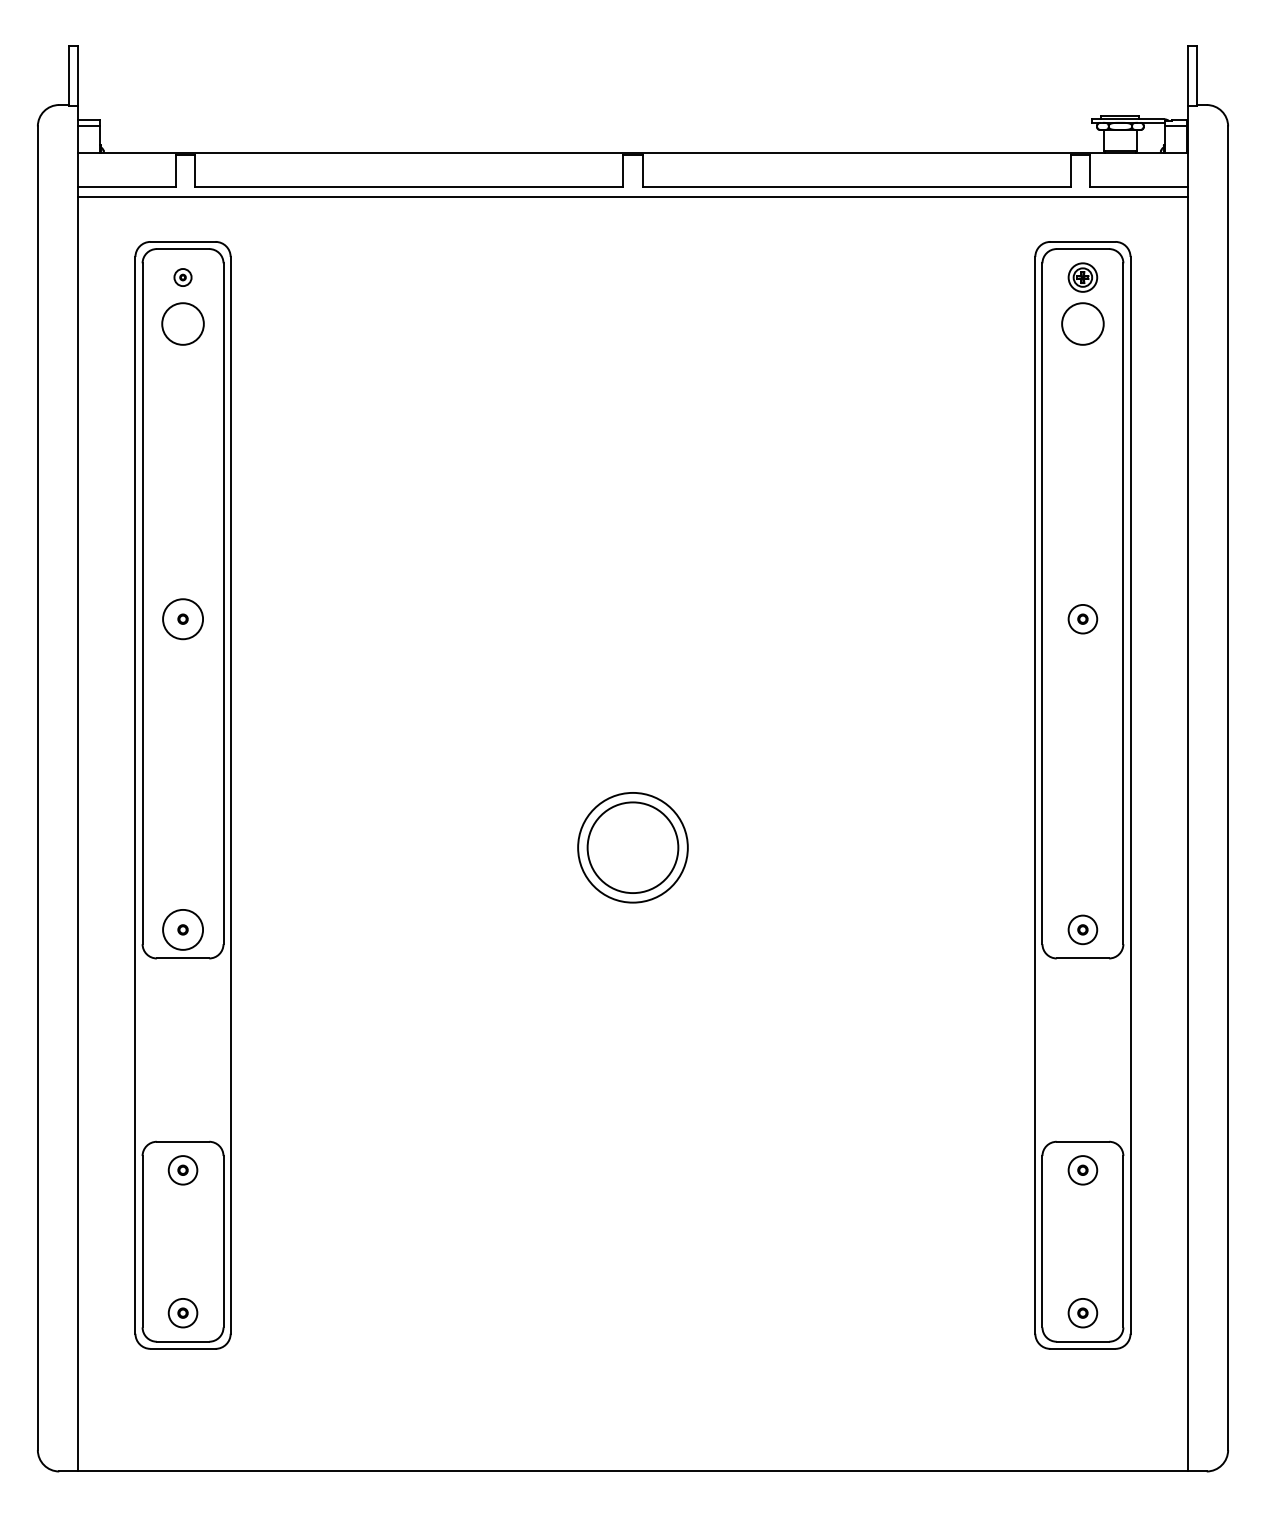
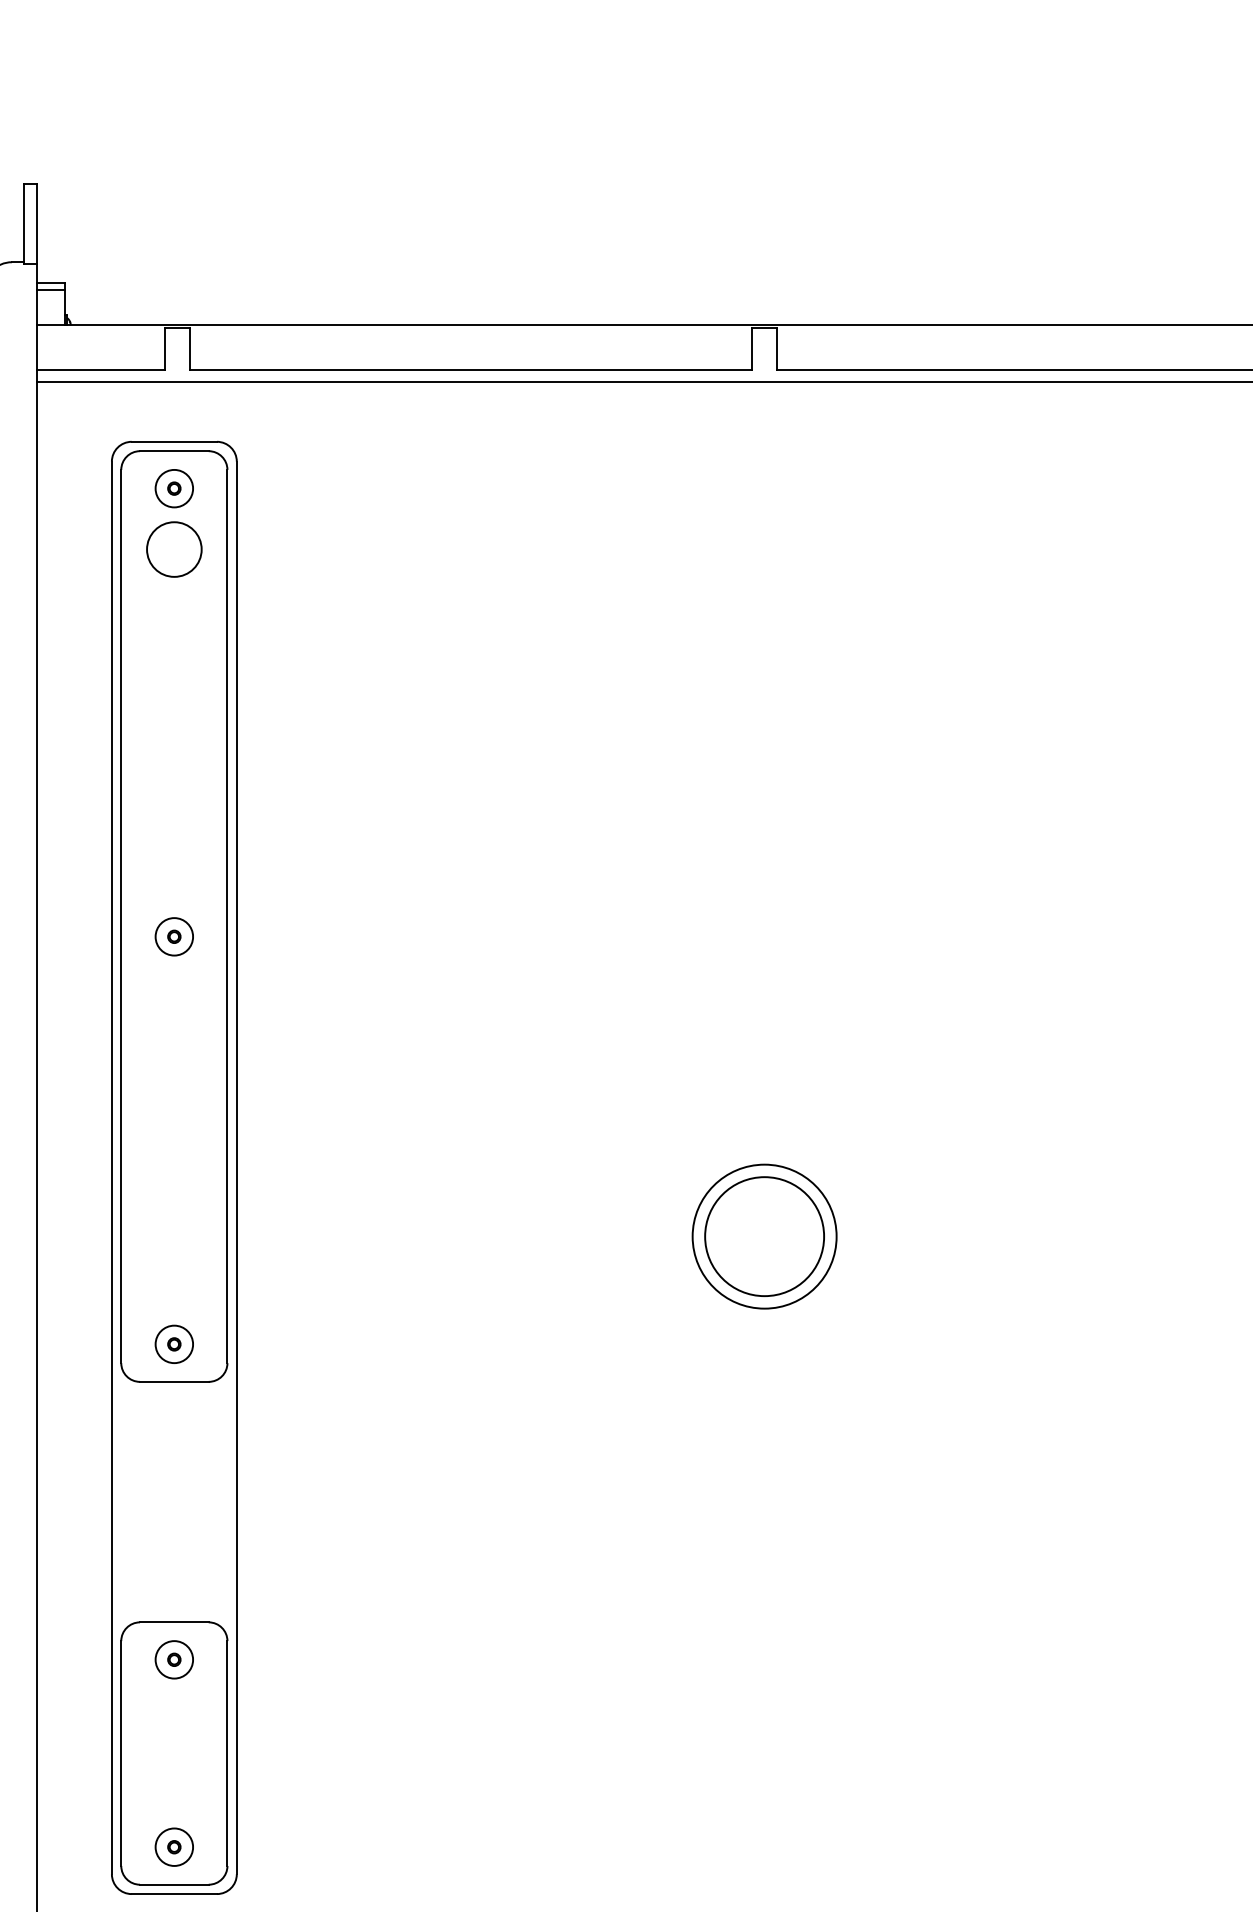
part: (182, 277) -> (173, 488), size x1.67
circle: (182, 618) -> (173, 935), size x0.71
circle: (182, 929) -> (173, 1343), size x0.71

